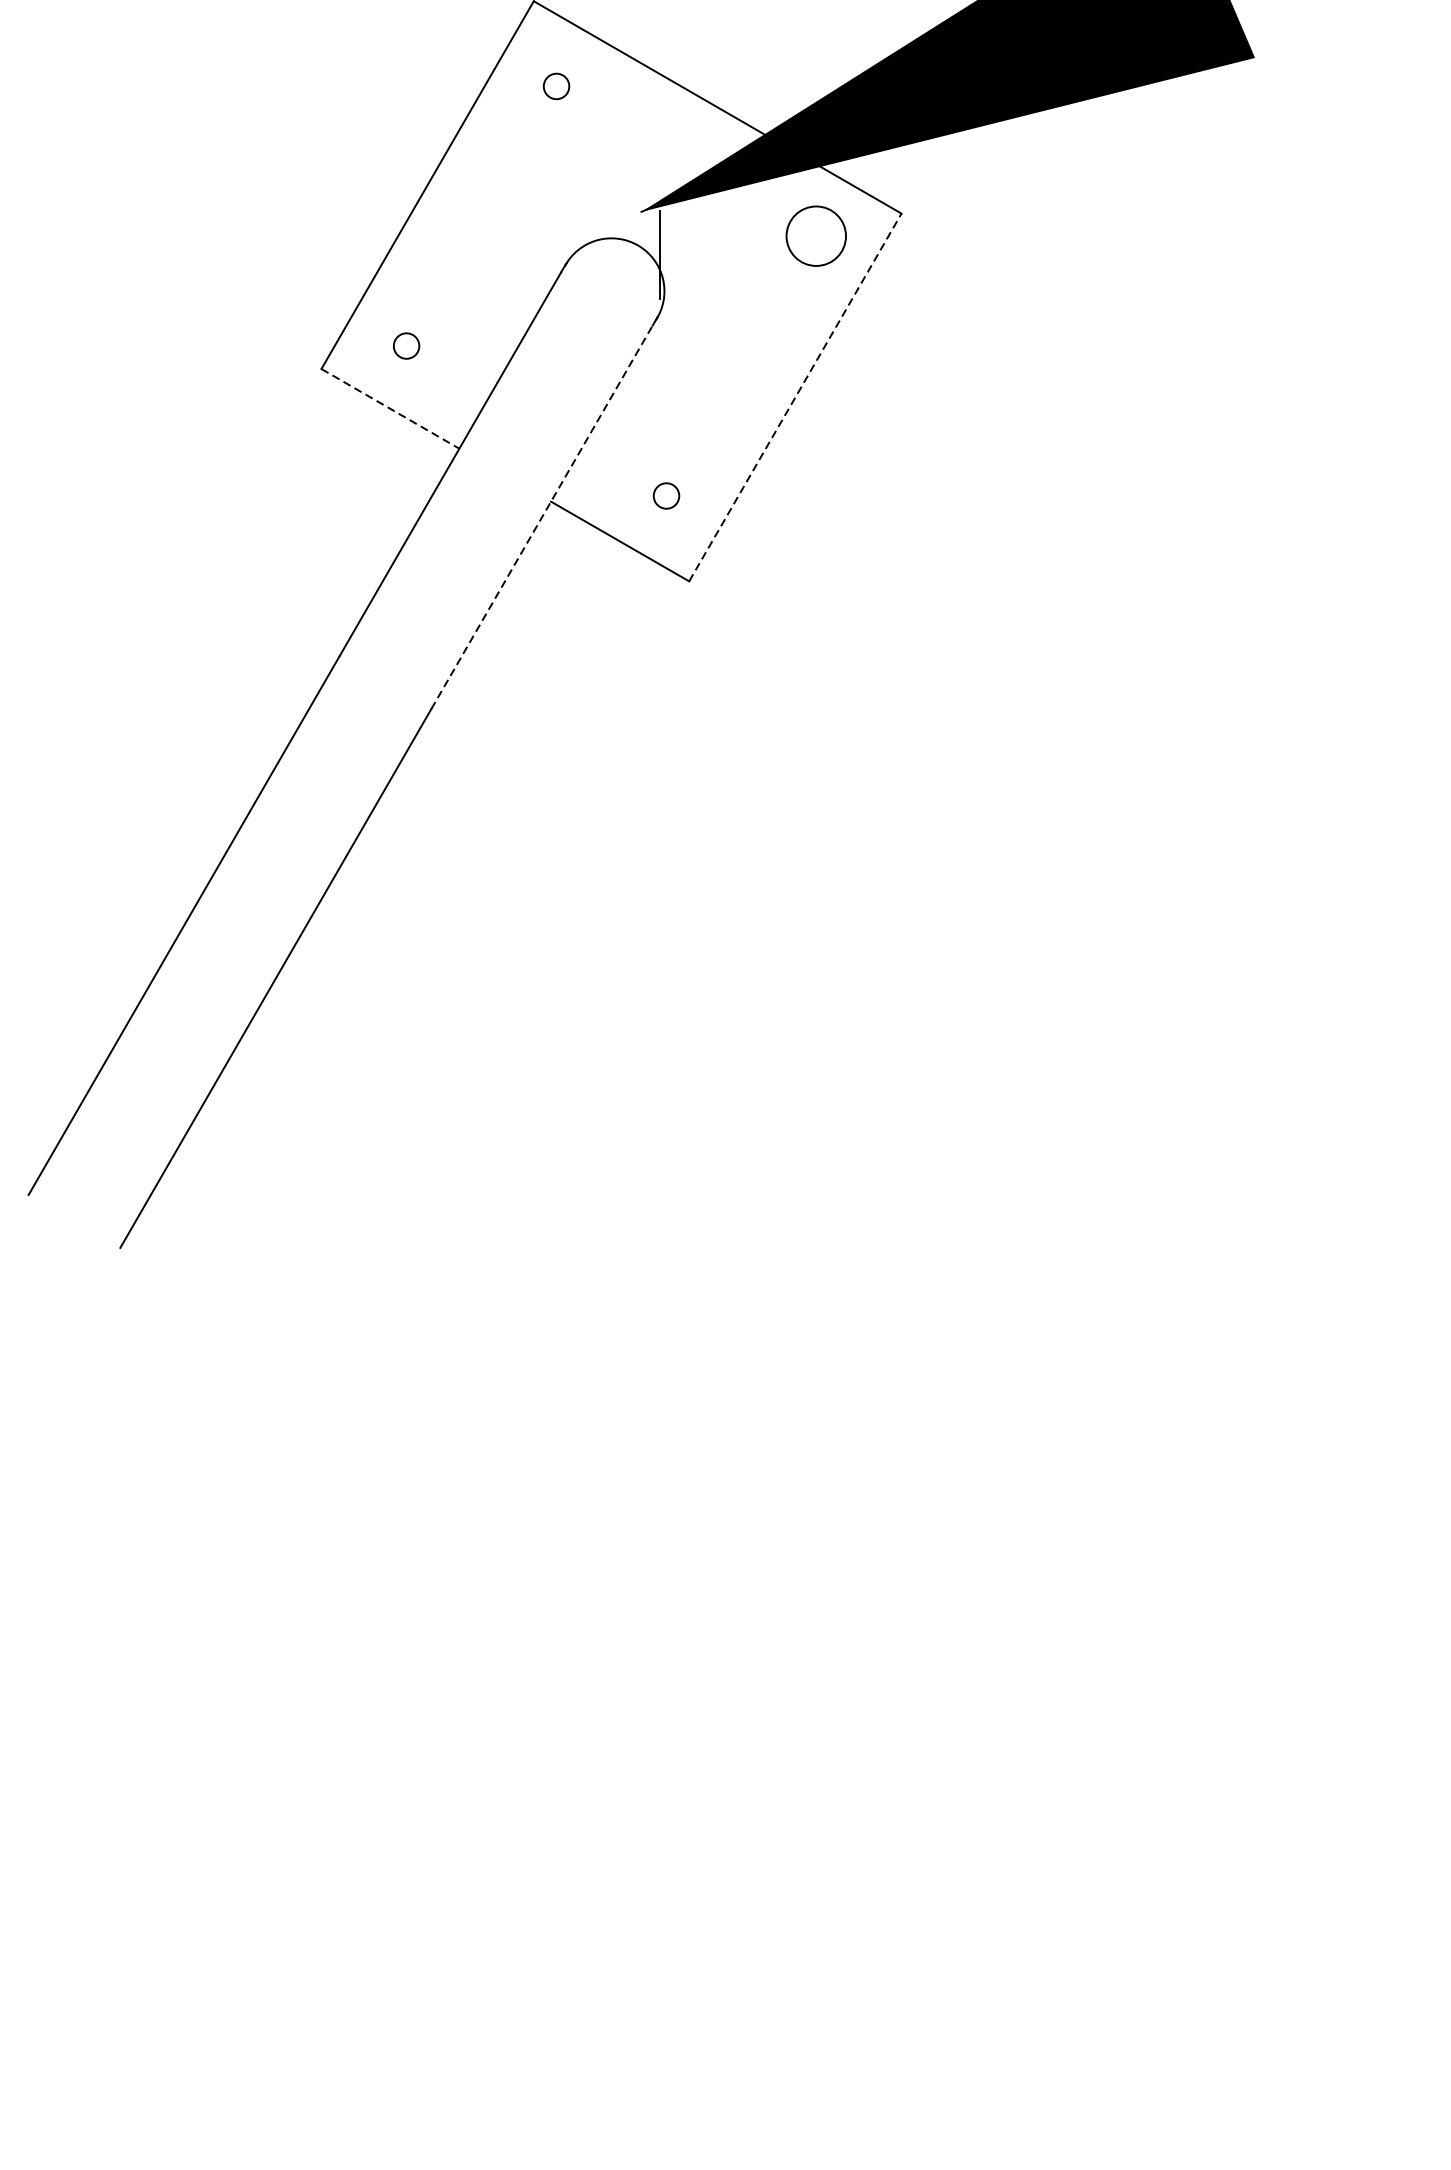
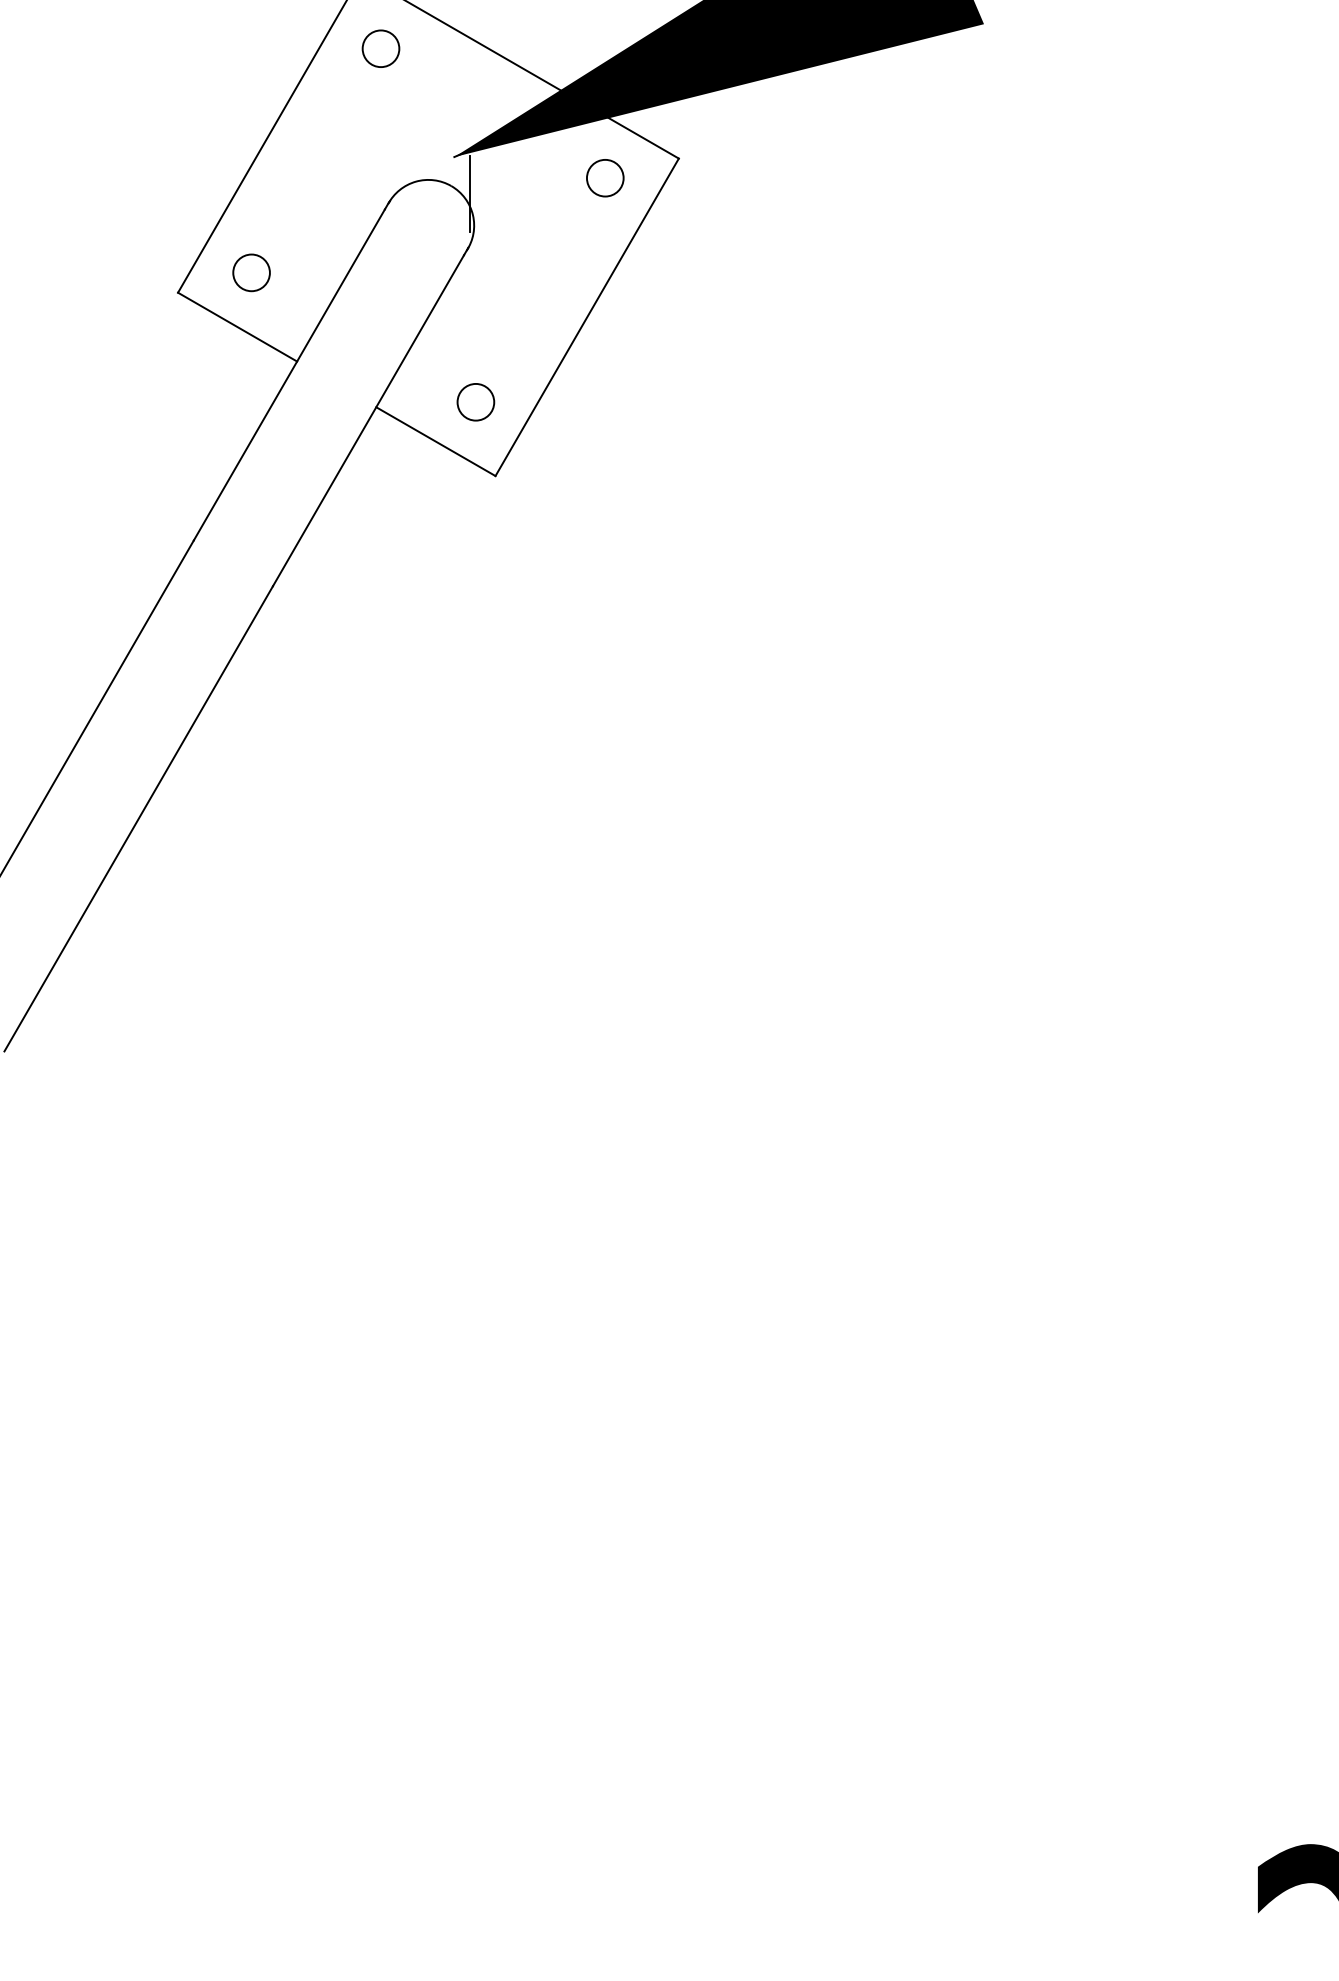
circle: (555, 86) -> (380, 48), size x1.67
circle: (816, 236) -> (605, 178), size x0.71
circle: (406, 345) -> (251, 272), size x1.67
line: (795, 396) -> (587, 316), dashed -> solid
line: (390, 409) -> (237, 327), dashed -> solid
circle: (665, 496) -> (475, 402), size x1.67
line: (542, 517) -> (368, 420), dashed -> solid

